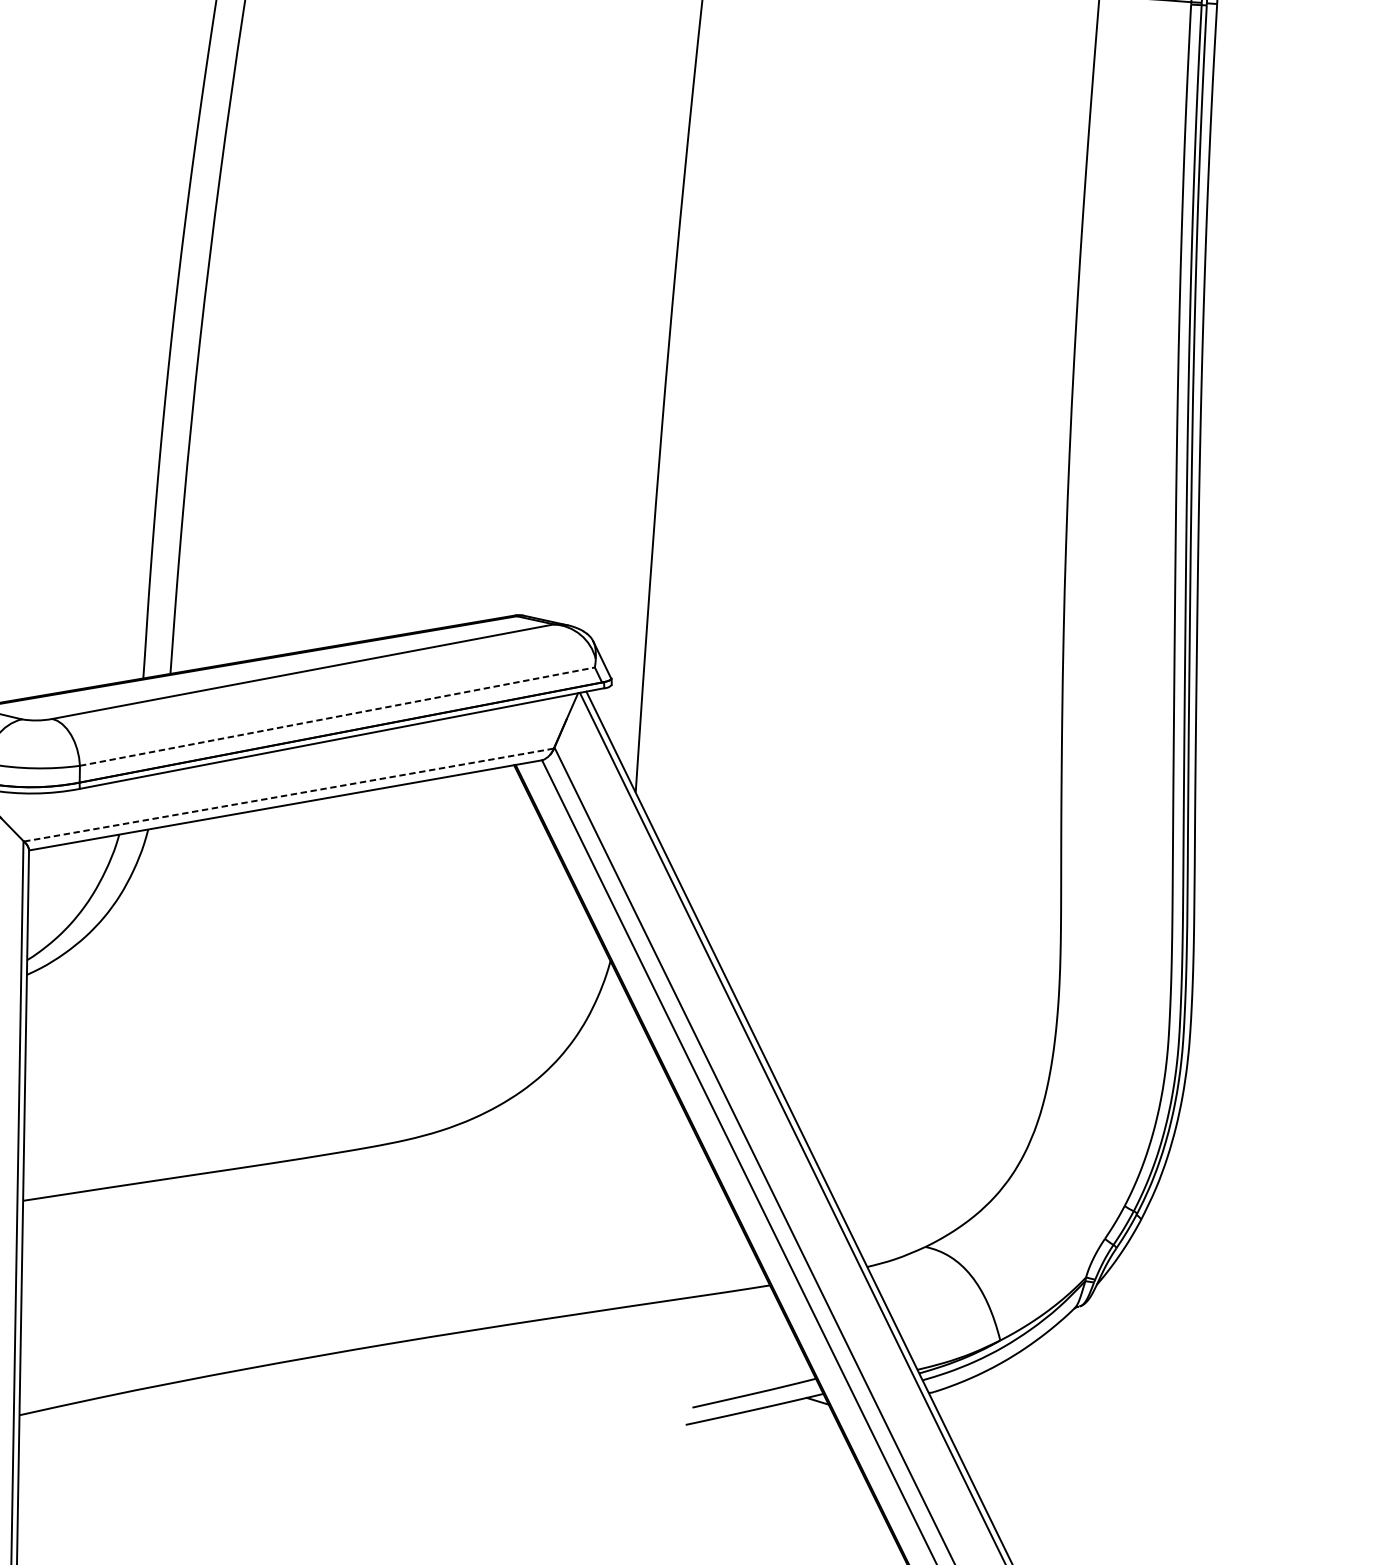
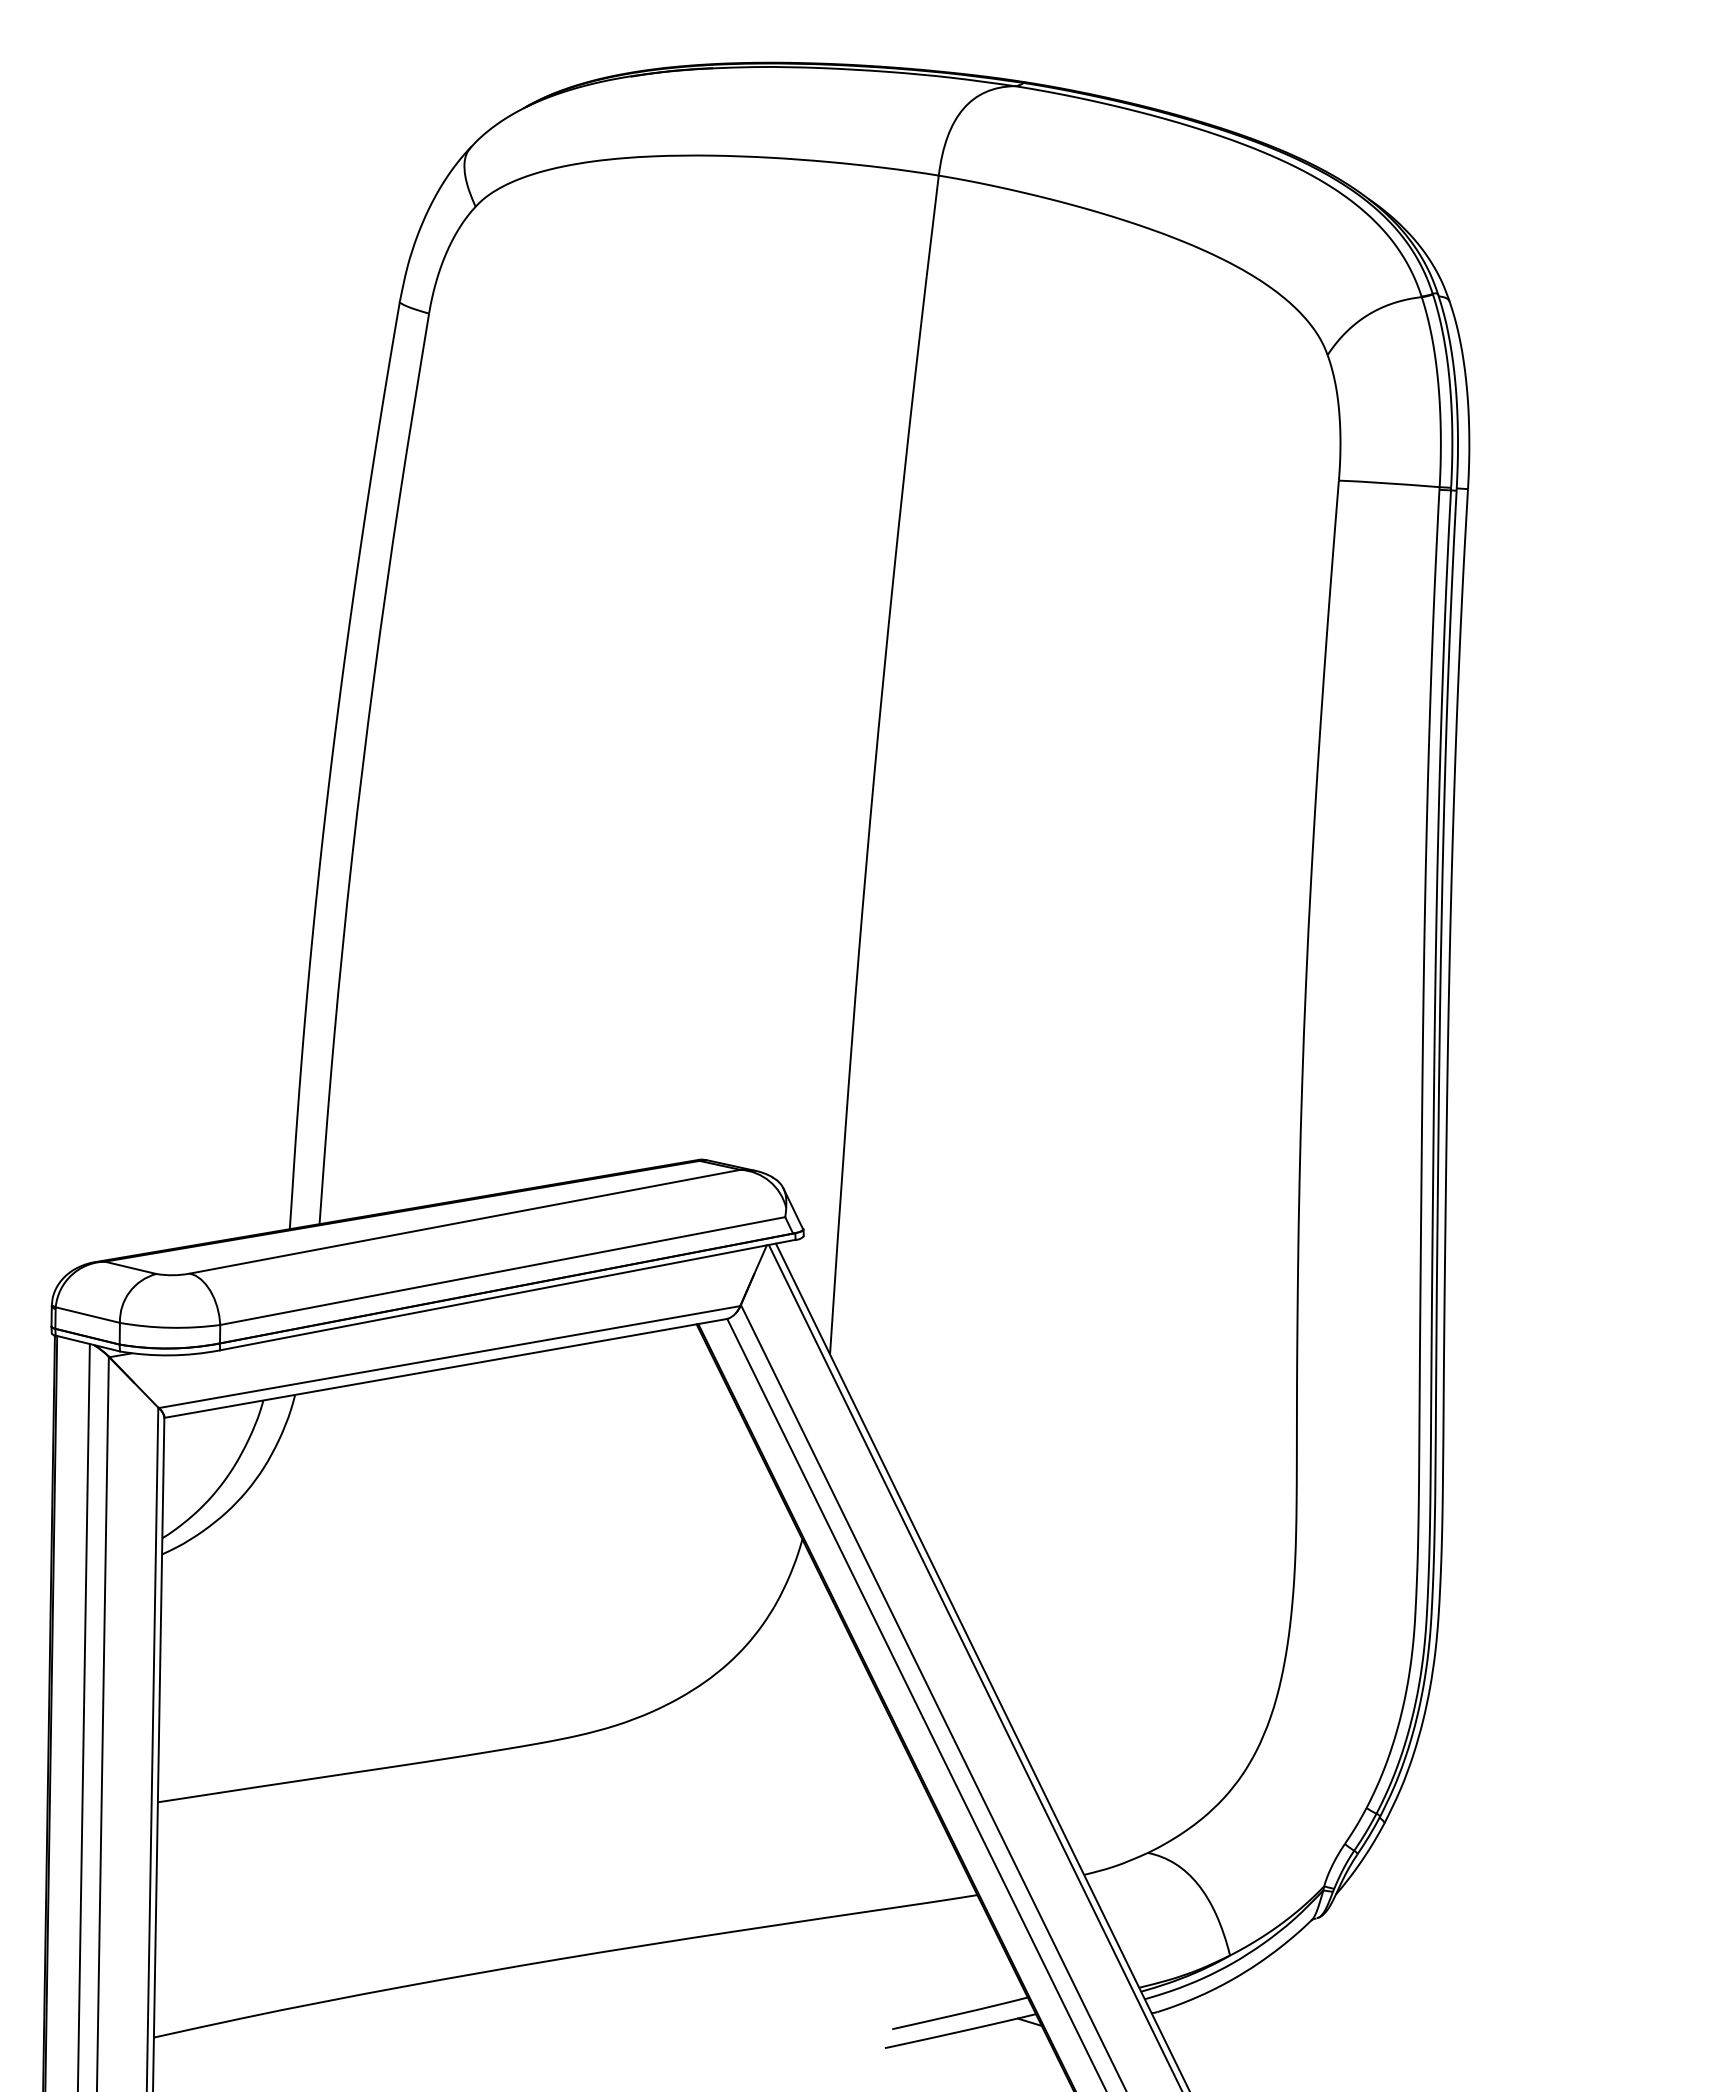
line: (337, 717) -> (502, 1271), dashed -> solid
line: (287, 795) -> (448, 1357), dashed -> solid

